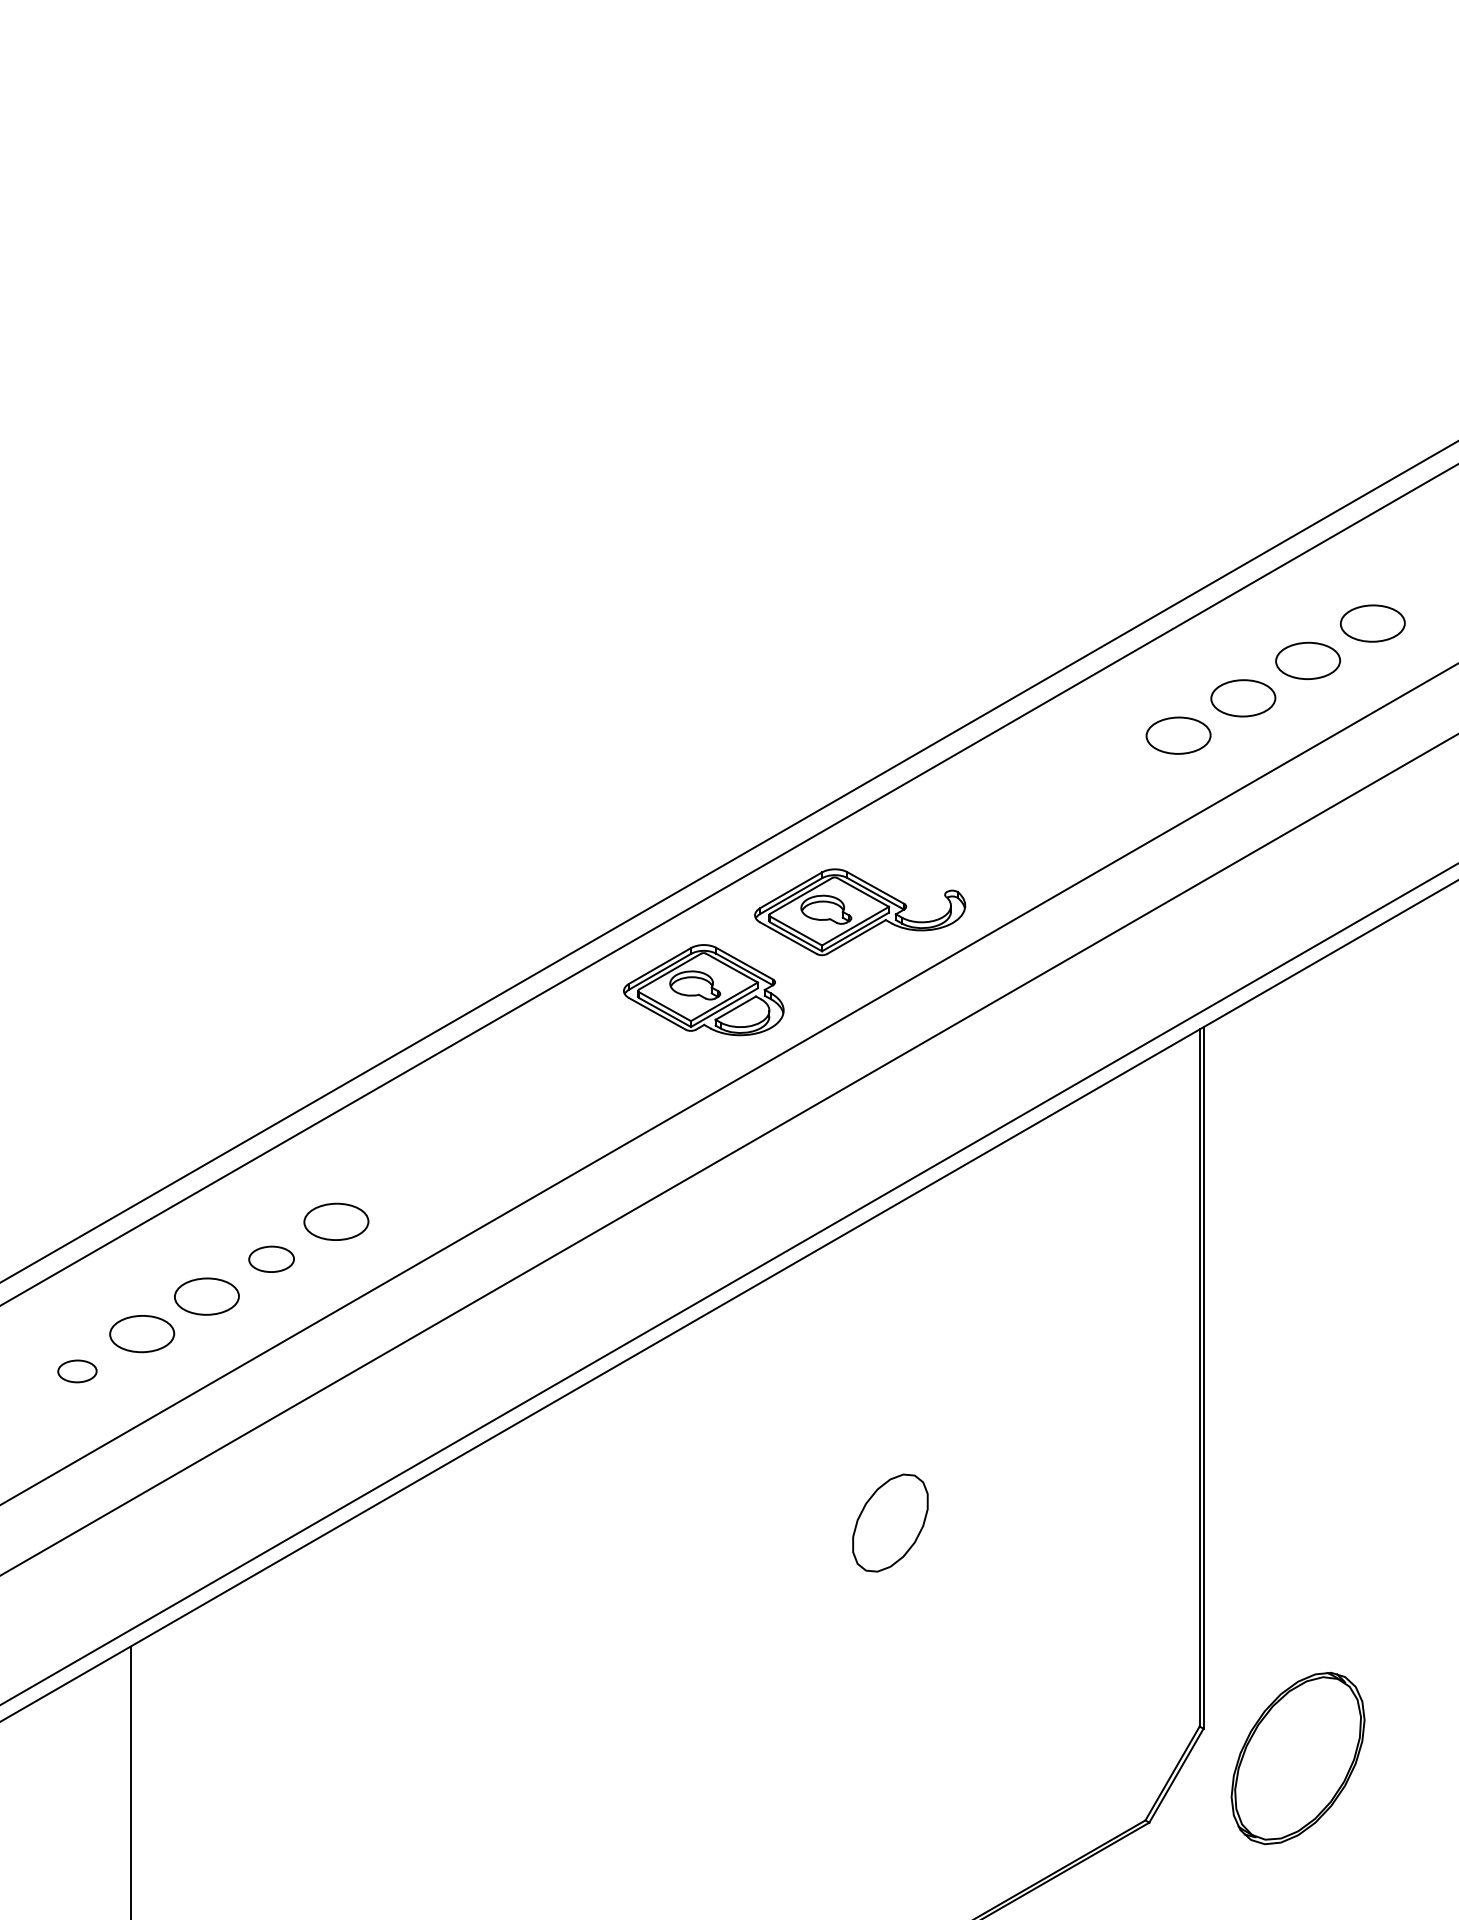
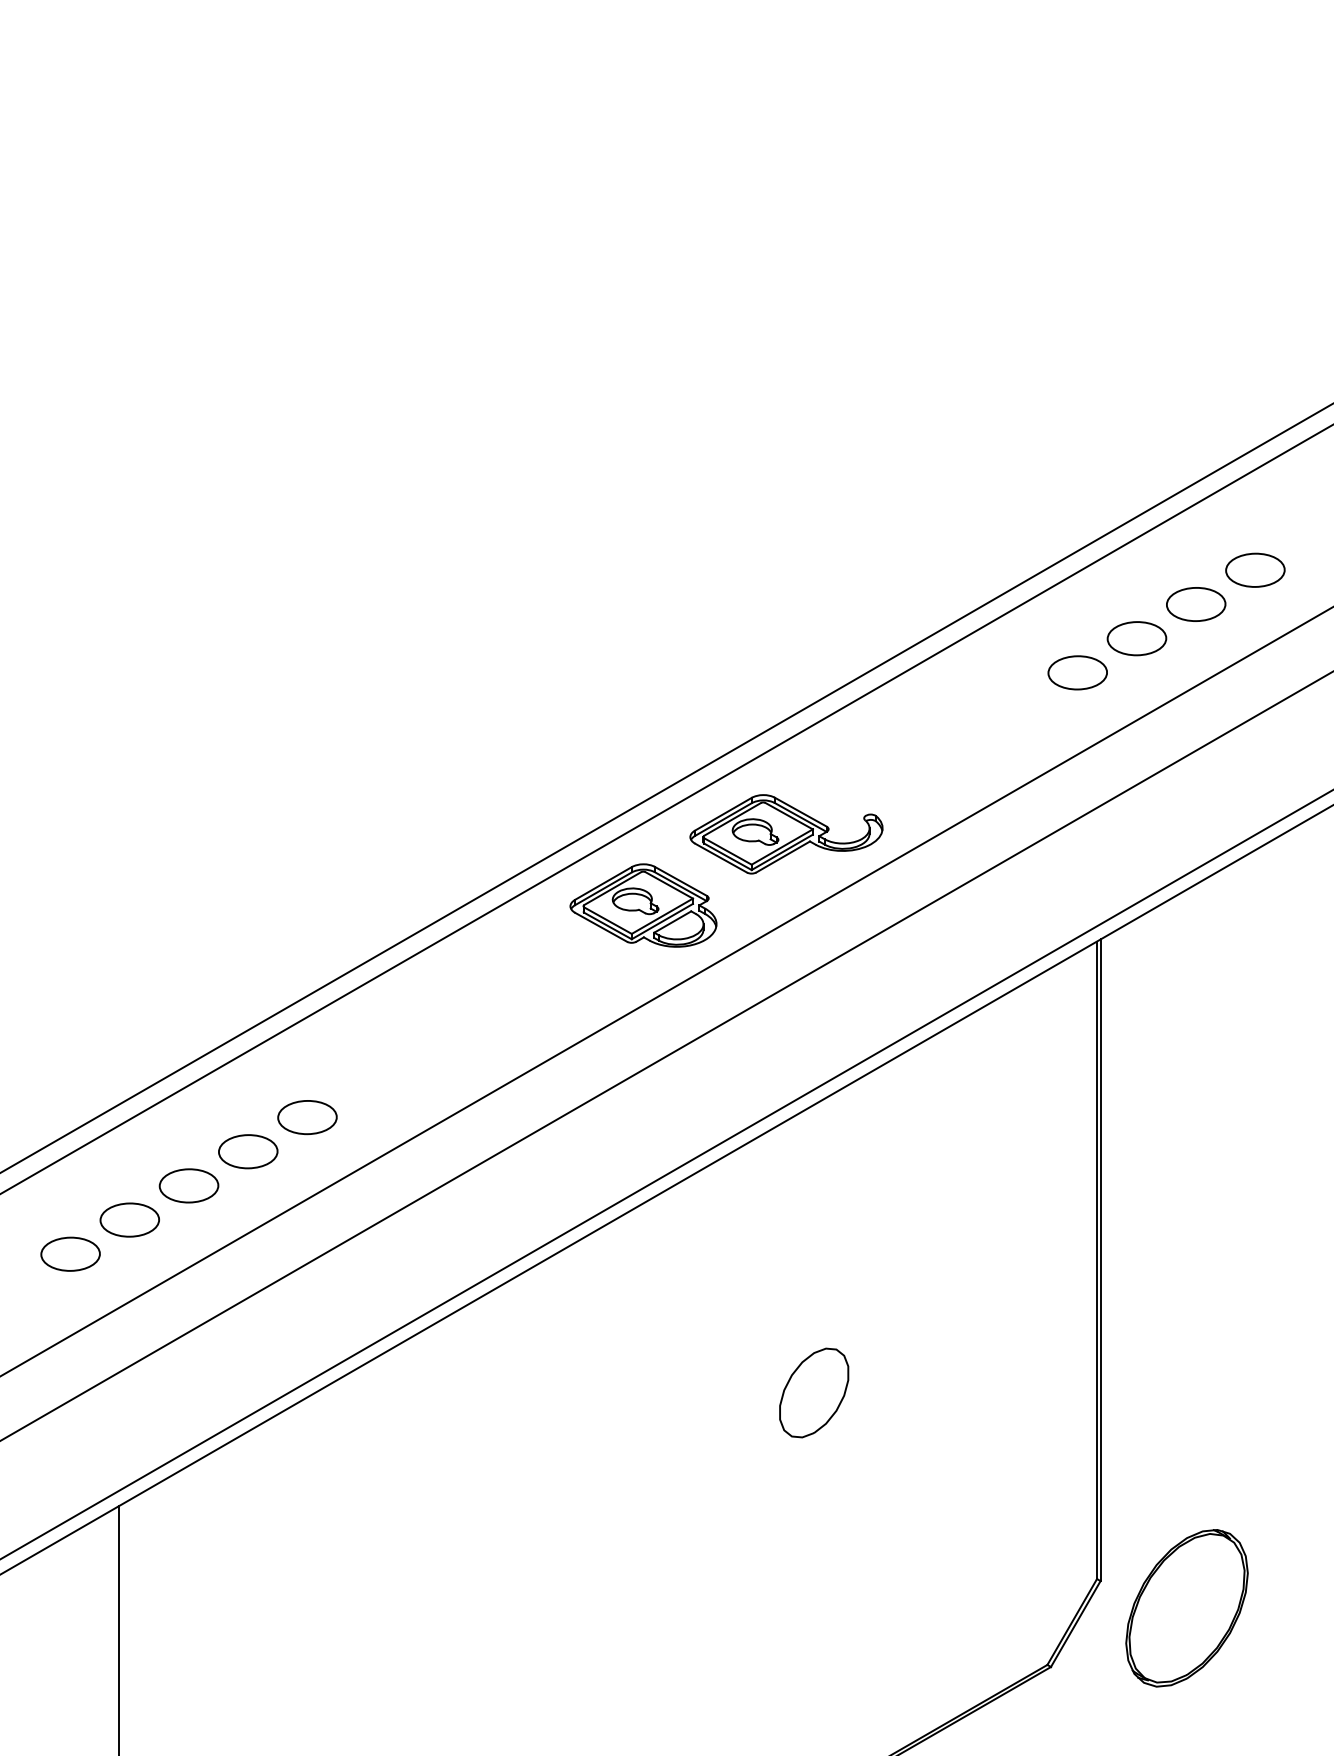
part: (271, 1259) -> (248, 1151), size x1.43
part: (77, 1371) -> (70, 1254), size x1.67

